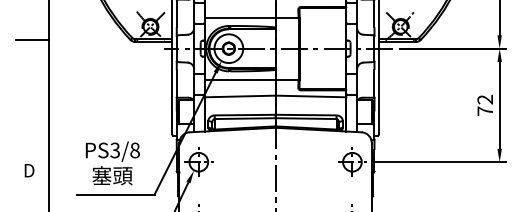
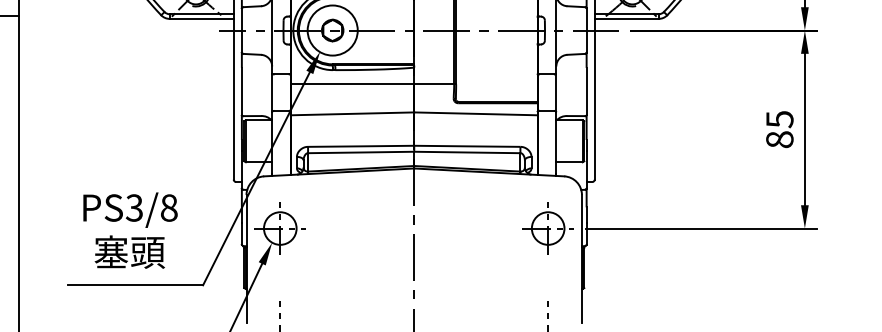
text: (485, 105) -> (780, 129), 72 -> 85

